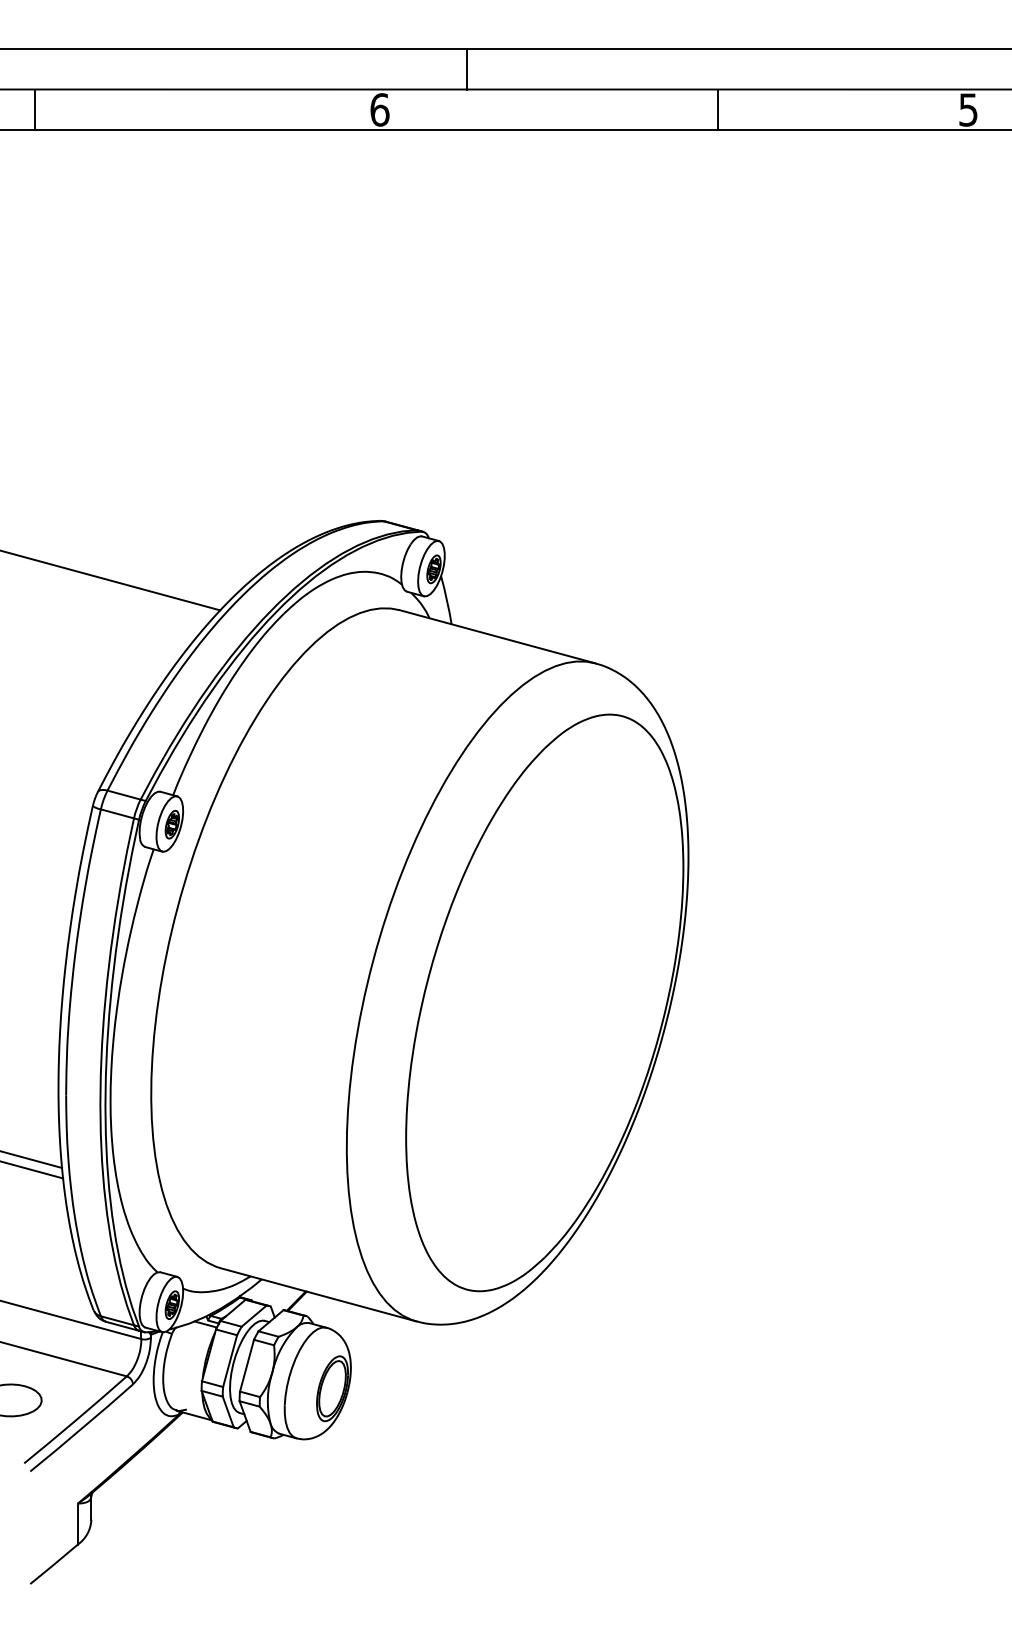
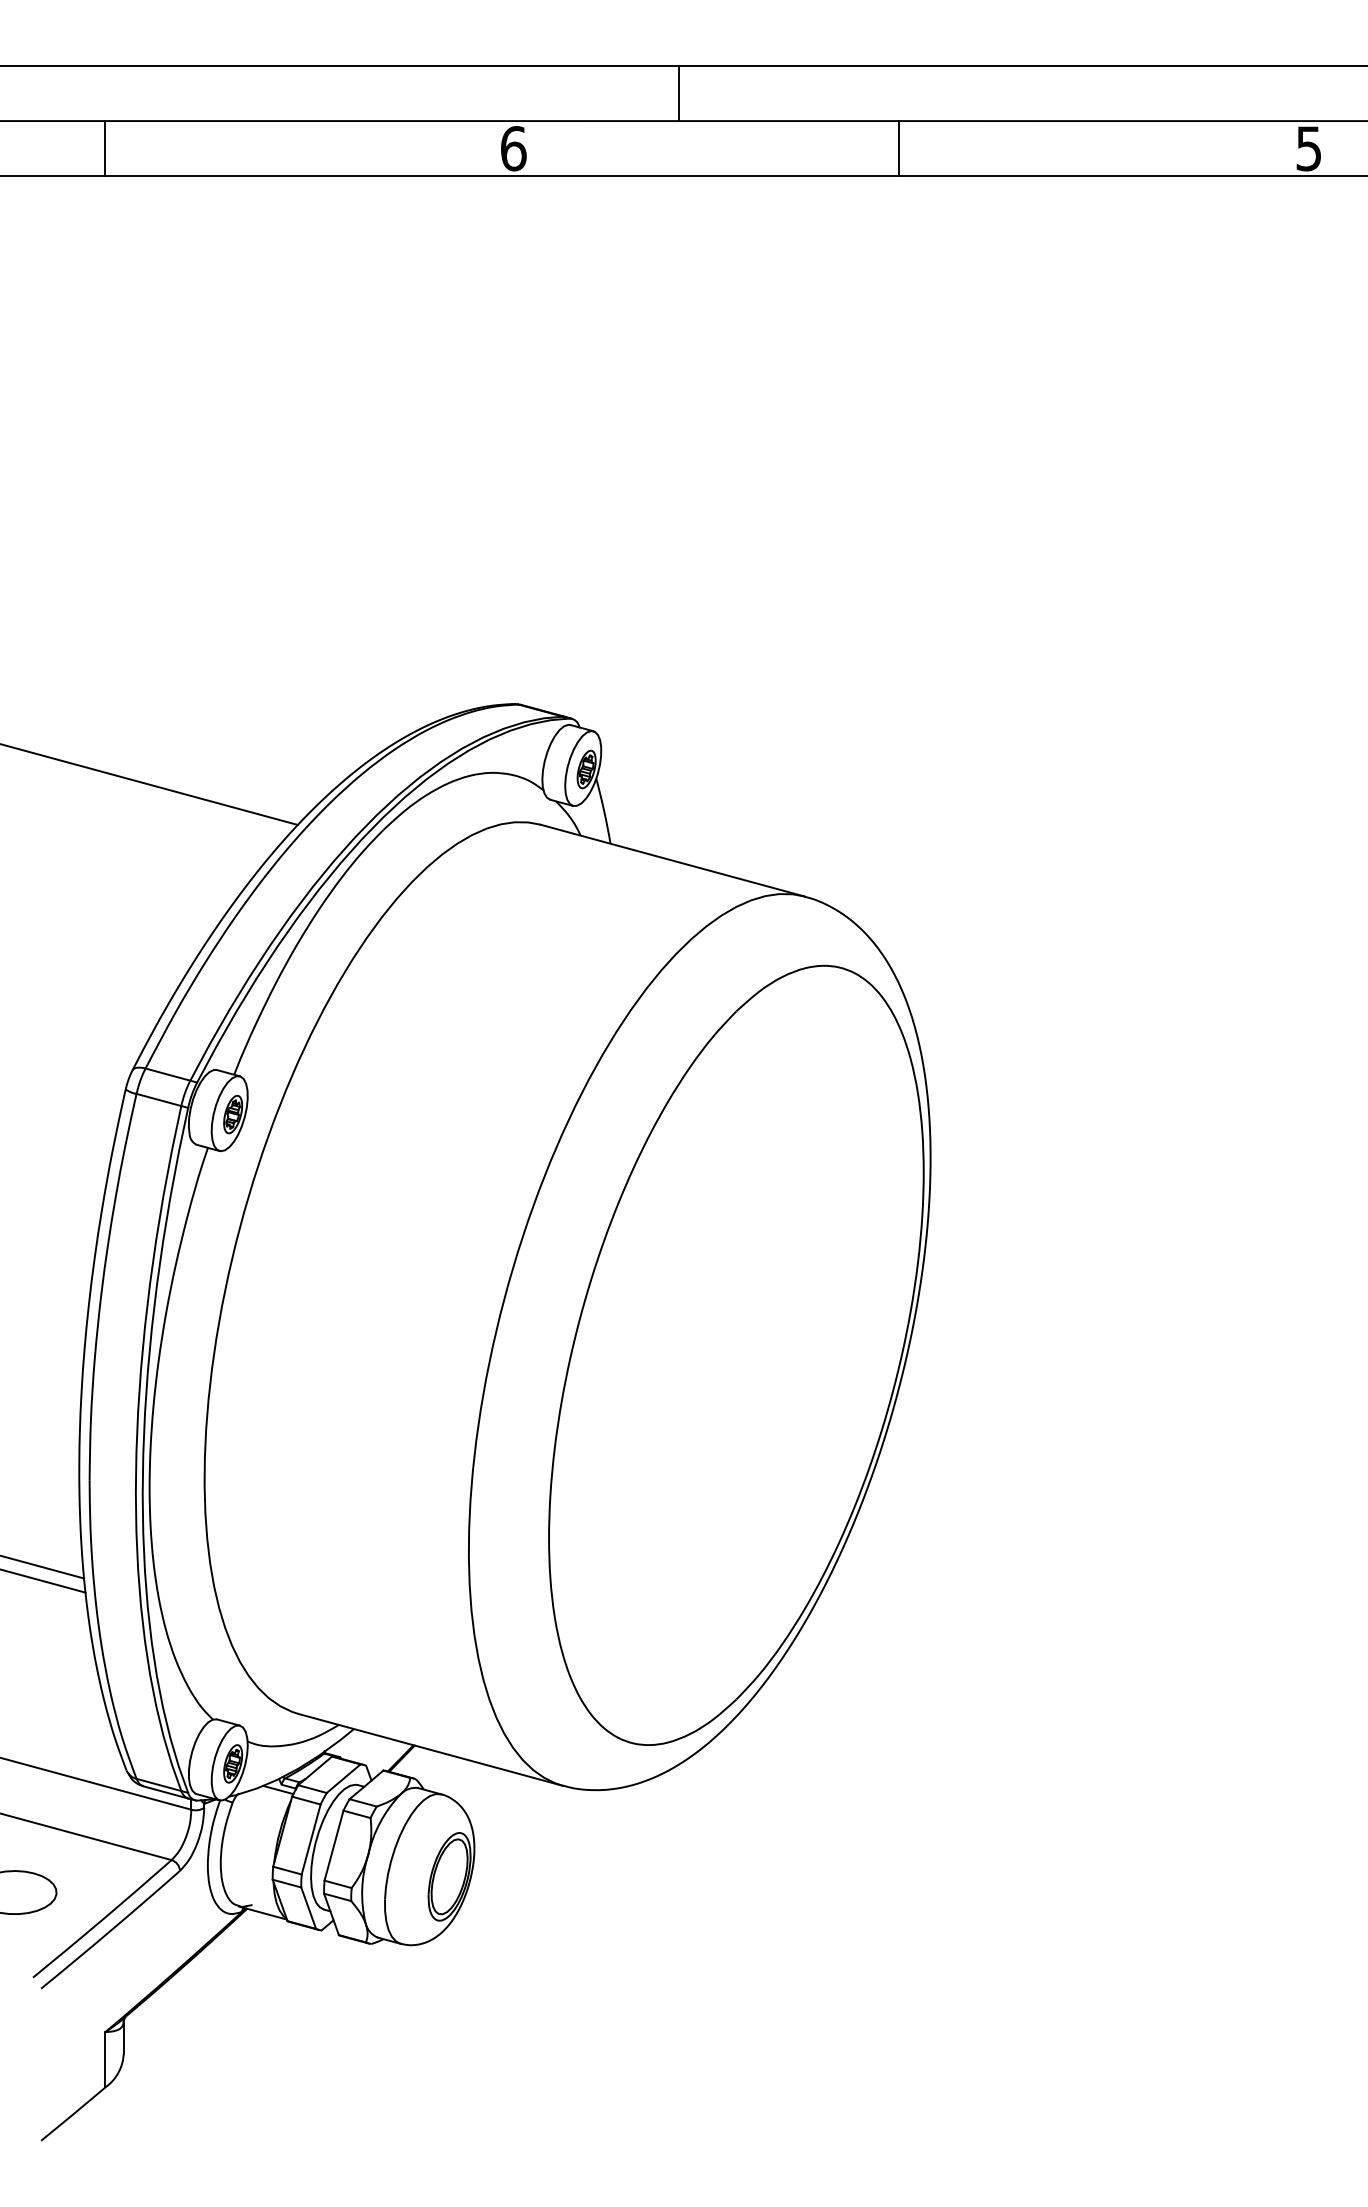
line: (467, 69) -> (678, 93), moved
line: (35, 109) -> (105, 148), moved
line: (718, 109) -> (899, 148), moved

